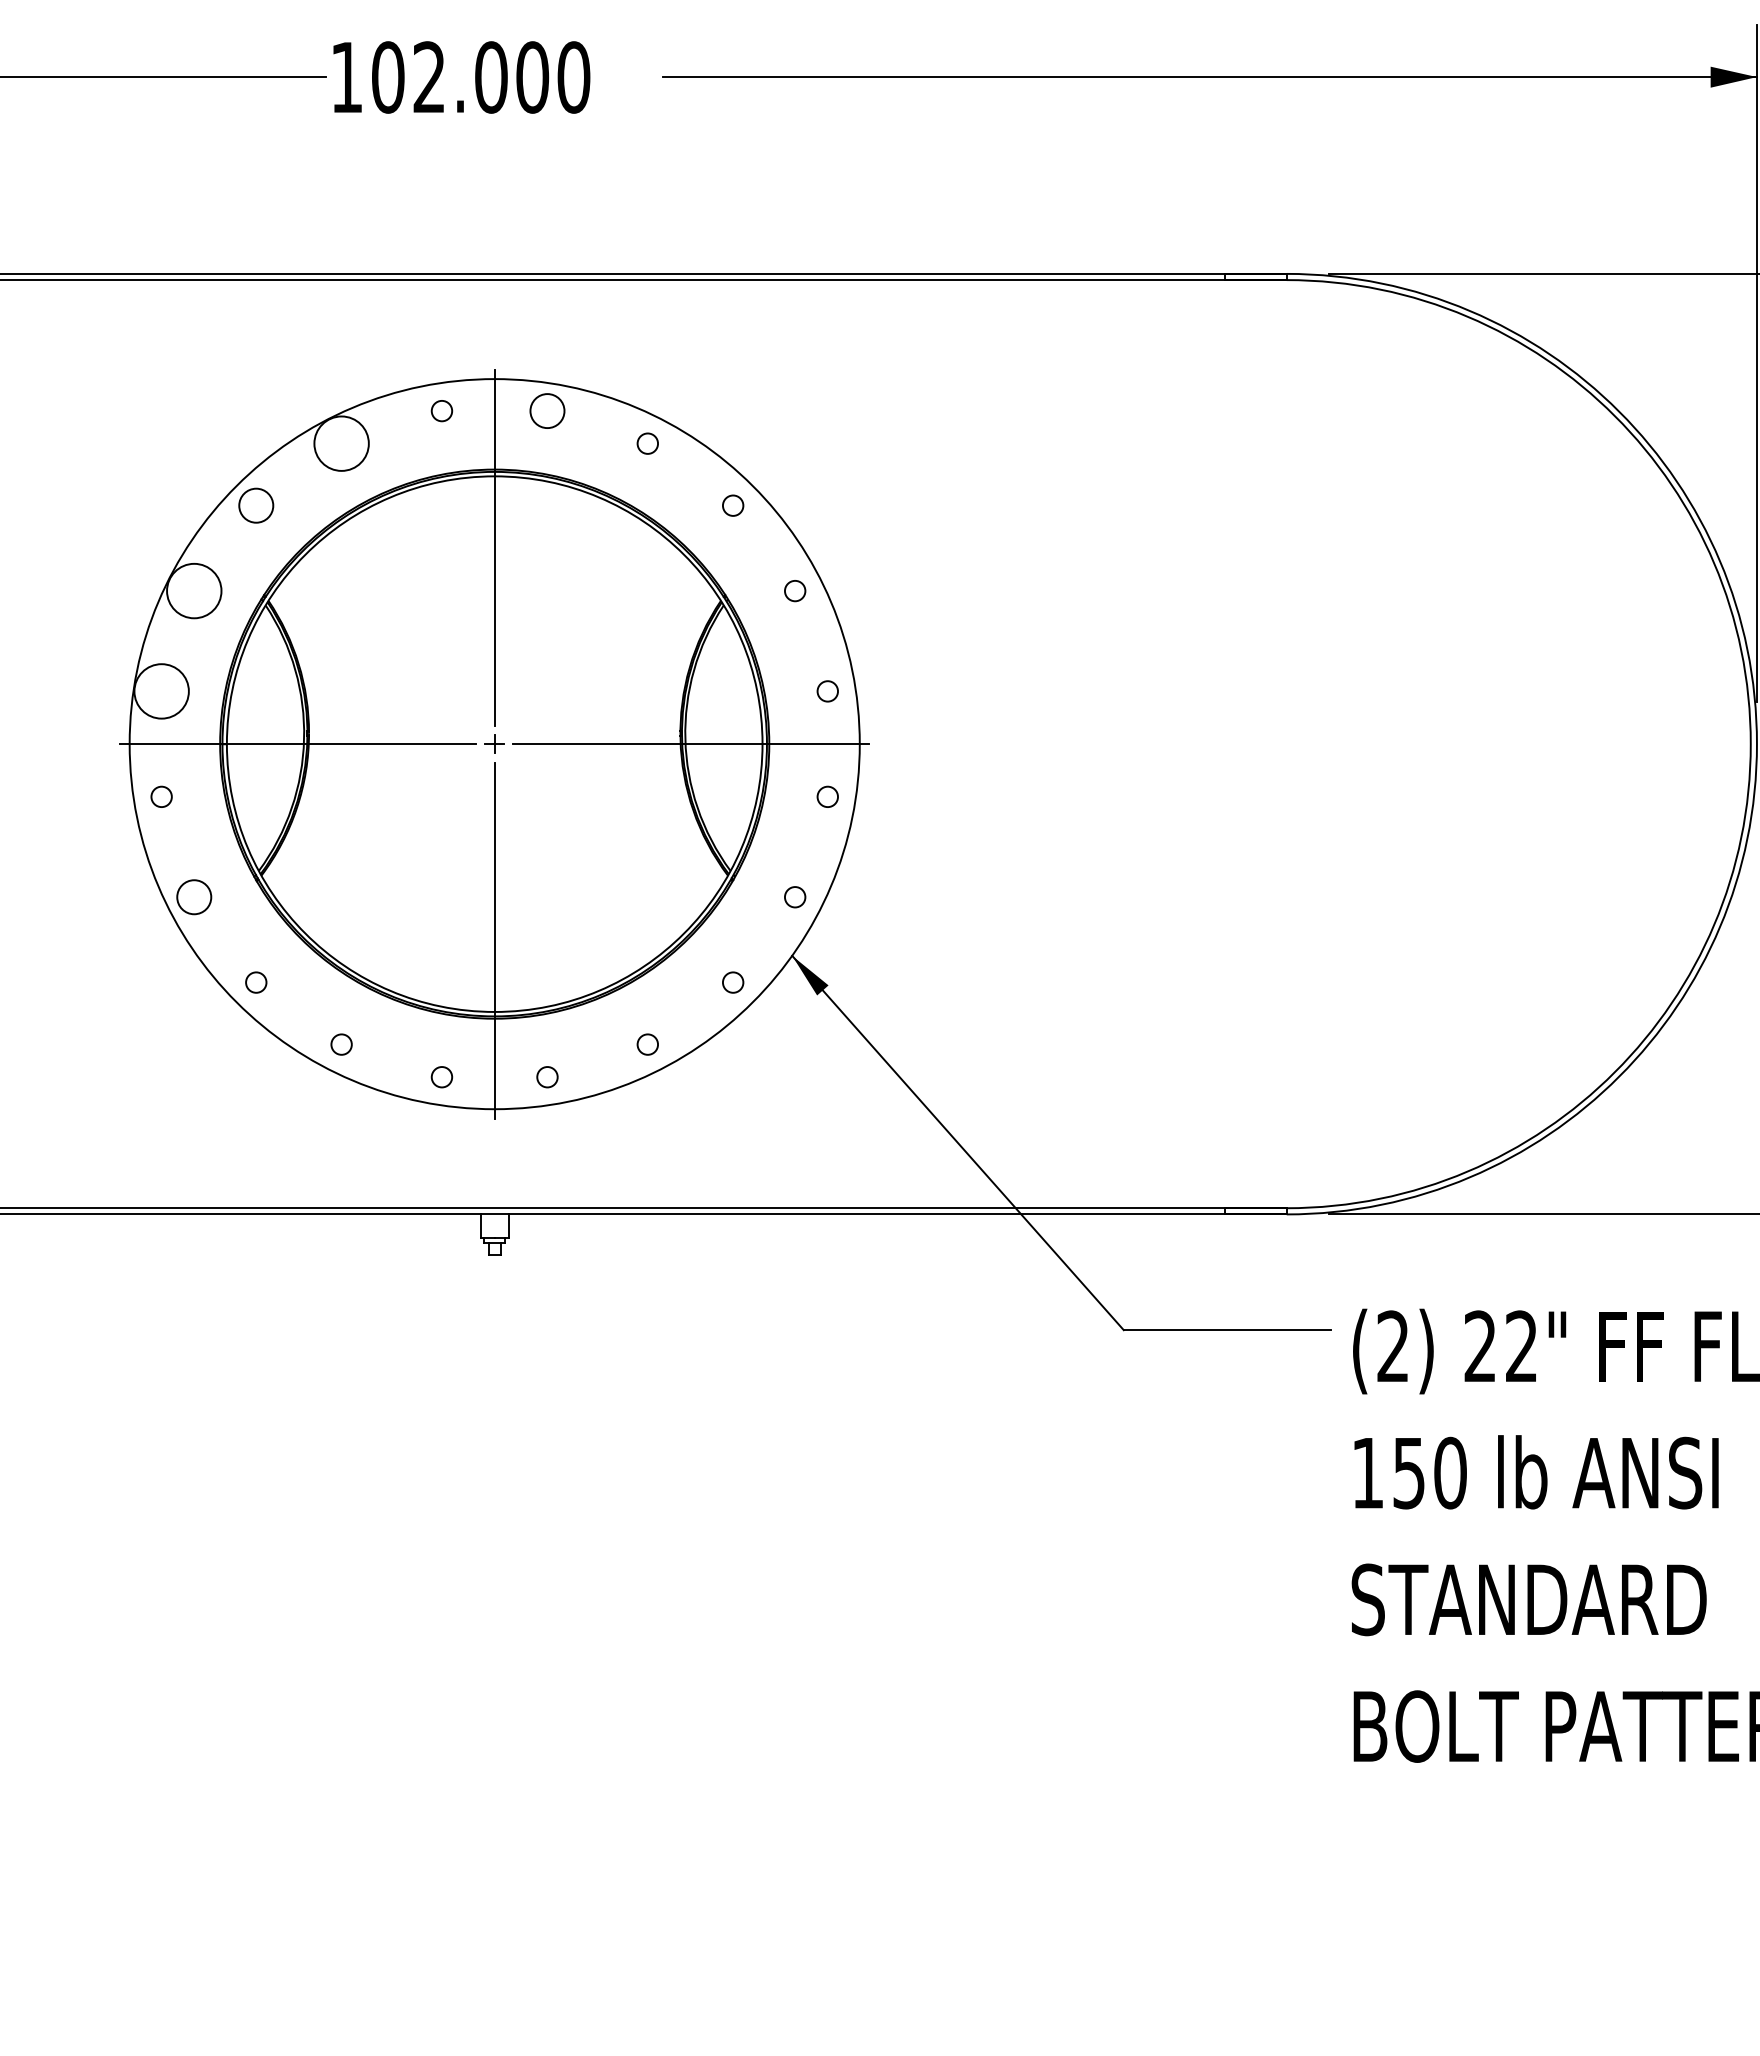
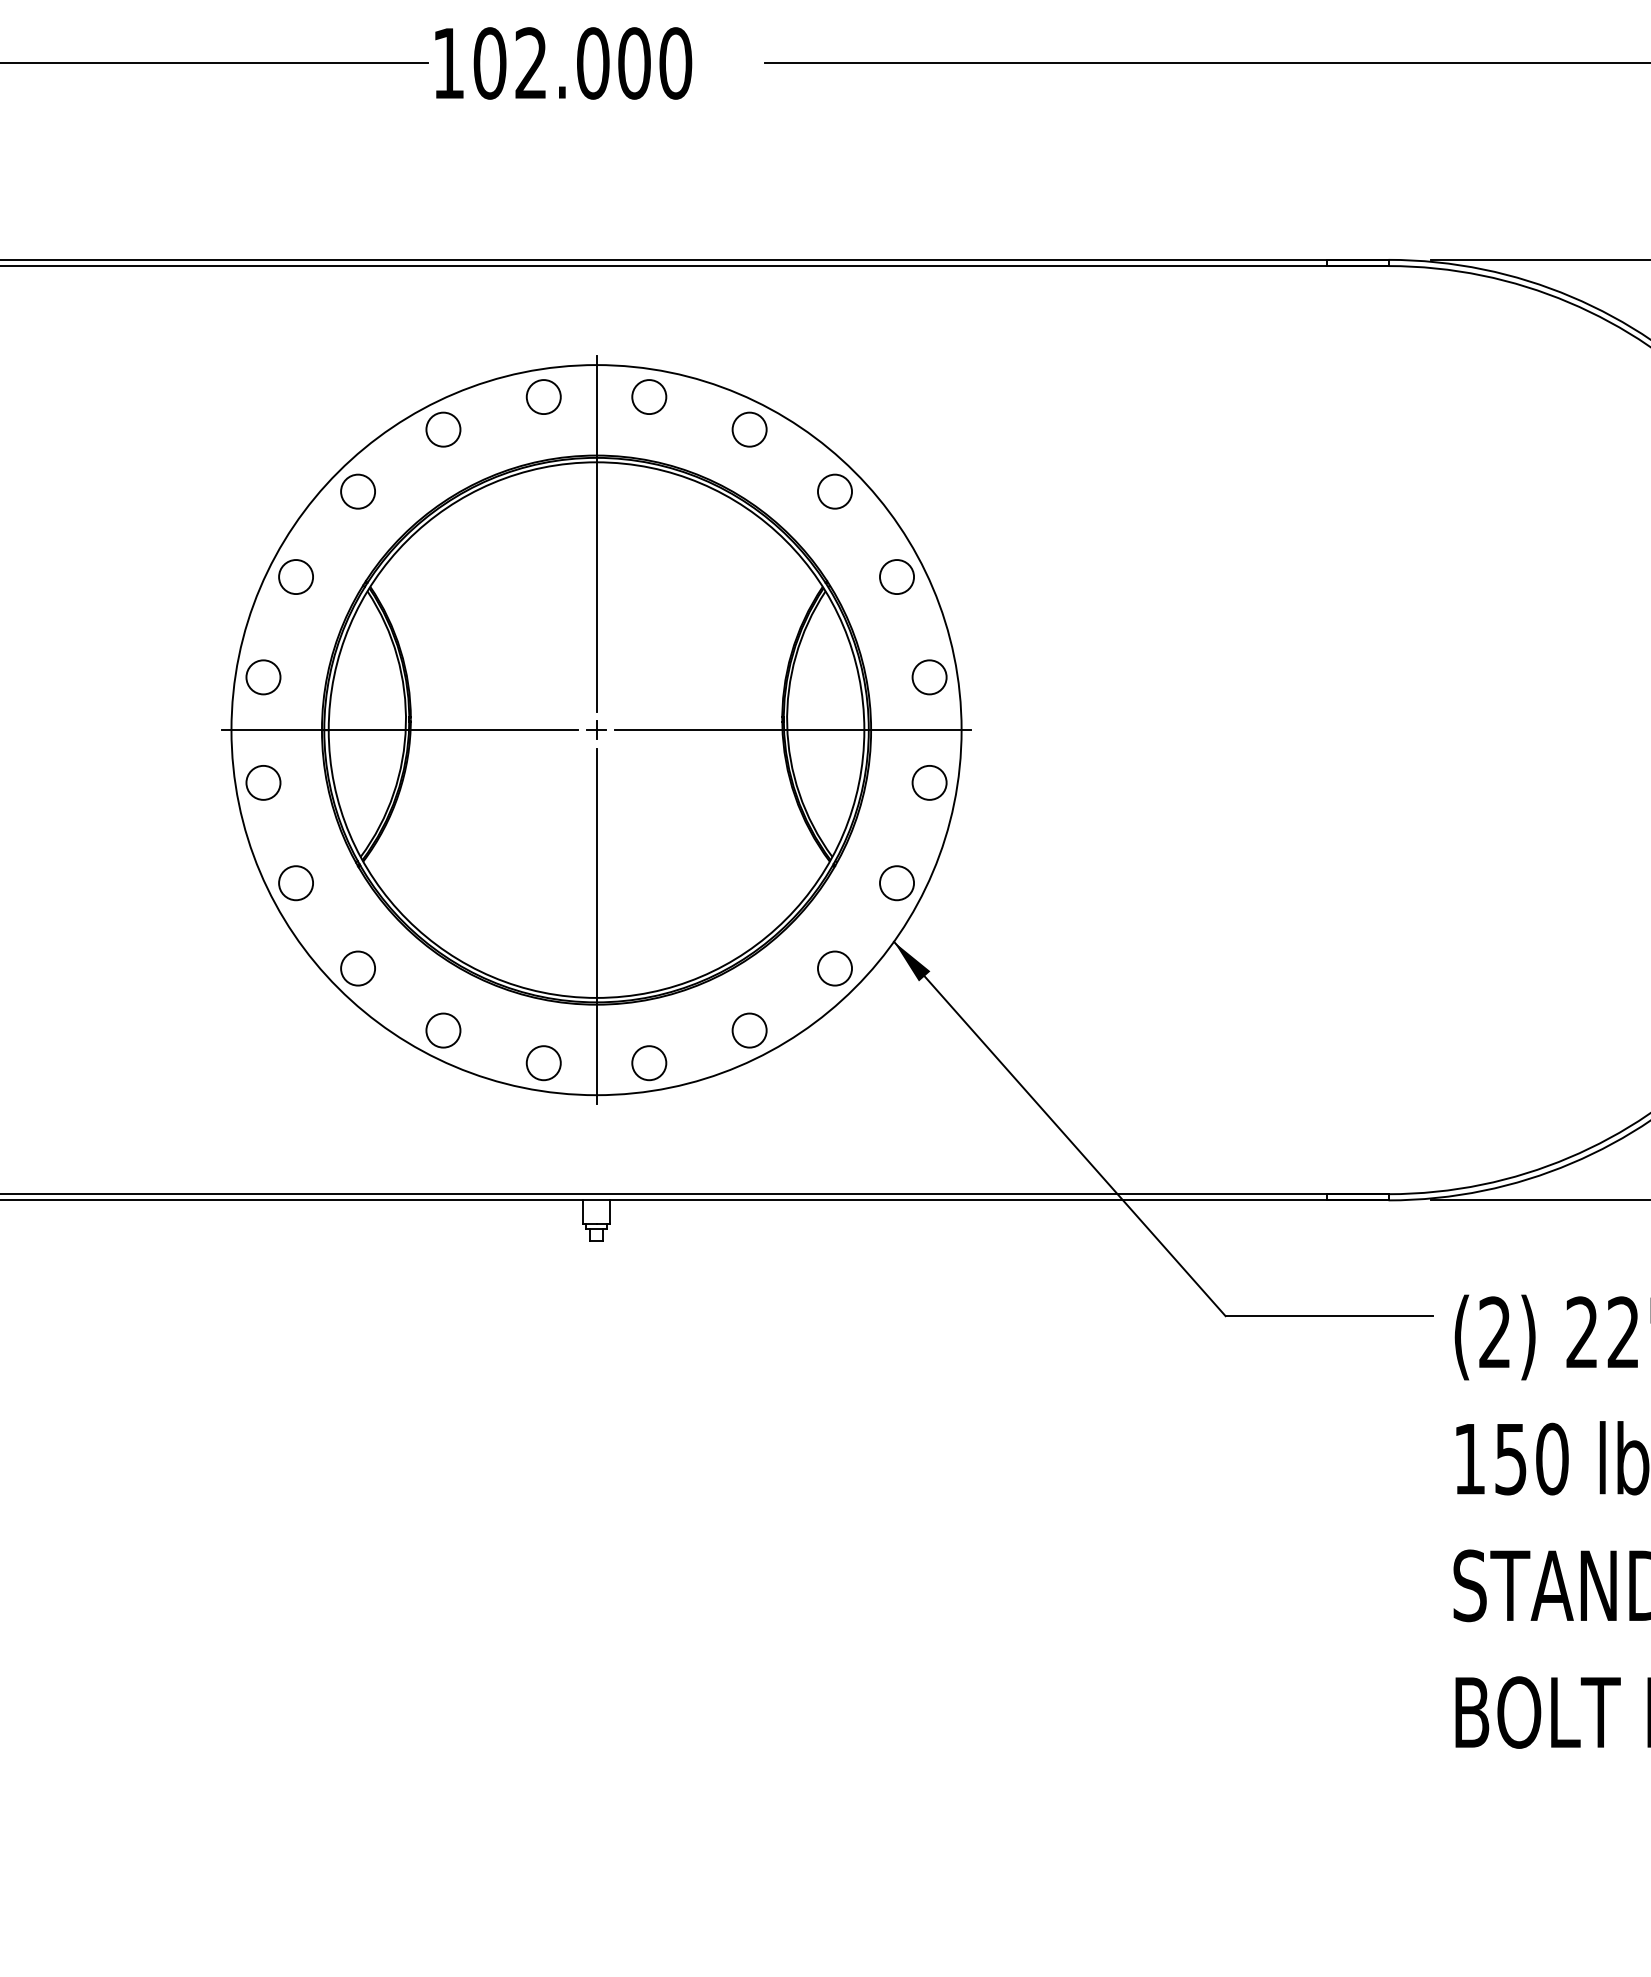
circle: (441, 411) -> (543, 397), size x1.67
circle: (341, 443) -> (443, 429), size x0.62
circle: (647, 443) -> (749, 429), size x1.67
circle: (733, 505) -> (835, 491), size x1.67
circle: (194, 591) -> (296, 577), size x0.62
circle: (795, 591) -> (897, 577), size x1.67
circle: (161, 691) -> (263, 677), size x0.62
circle: (827, 691) -> (929, 677), size x1.67
circle: (161, 796) -> (263, 782), size x1.67
circle: (827, 796) -> (929, 782), size x1.67
circle: (795, 897) -> (897, 883), size x1.67
circle: (256, 982) -> (358, 968), size x1.67
circle: (733, 982) -> (835, 968), size x1.67
circle: (341, 1044) -> (443, 1030), size x1.67
circle: (647, 1044) -> (749, 1030), size x1.67
circle: (441, 1077) -> (543, 1063), size x1.67
circle: (547, 1077) -> (649, 1063), size x1.67

